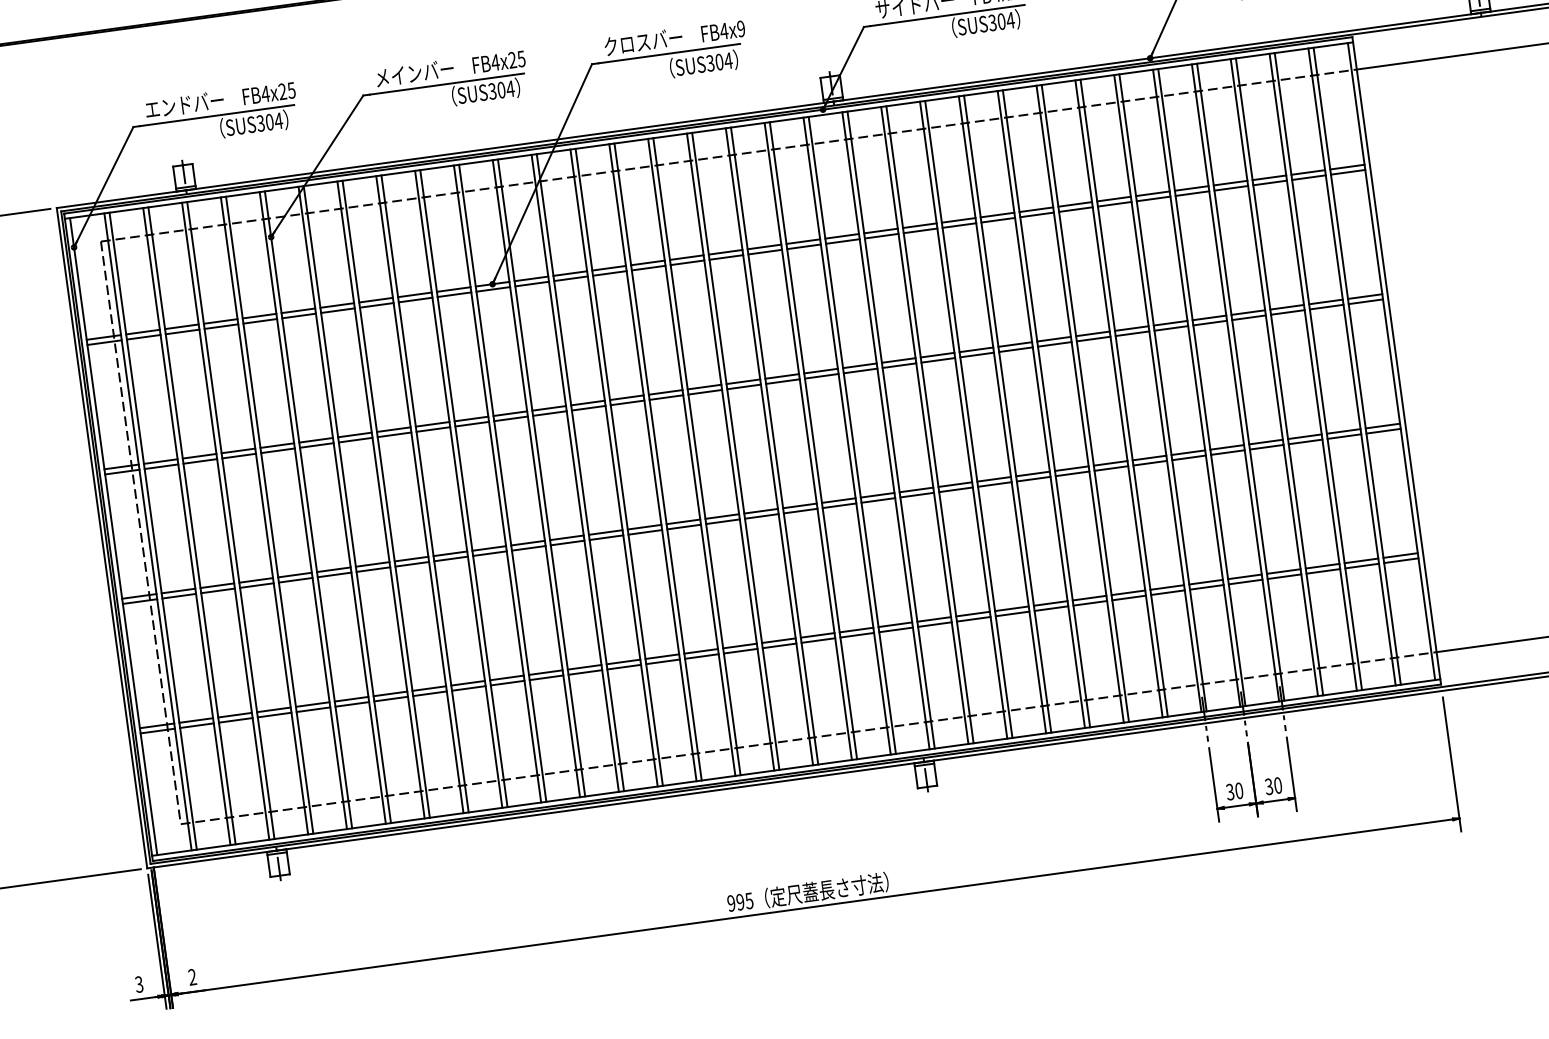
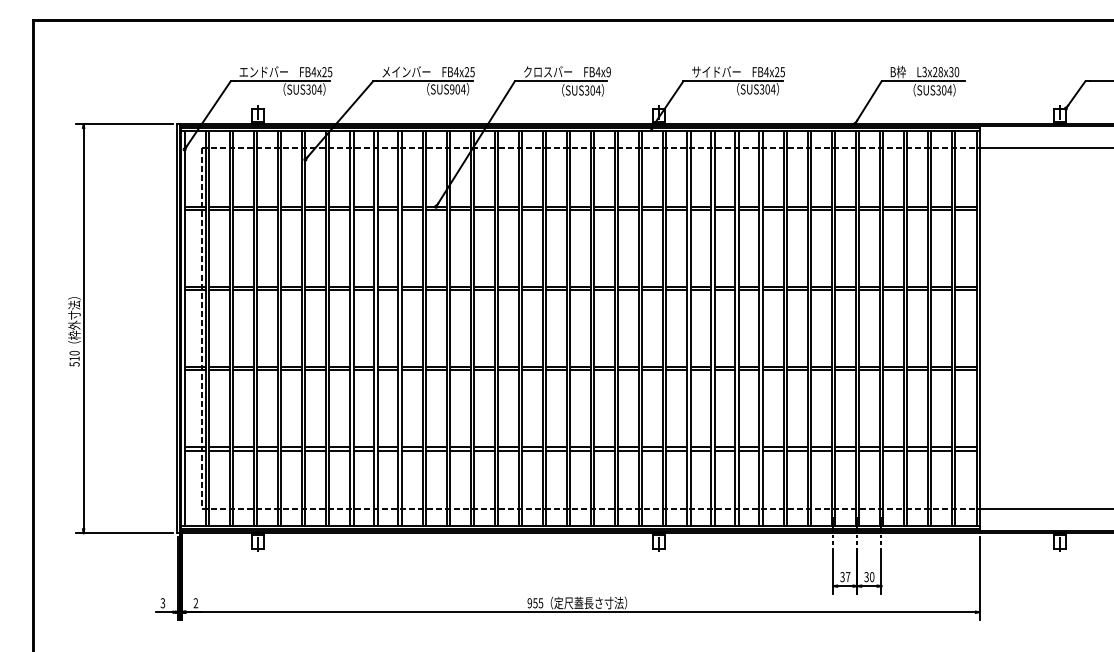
text: (493, 91) -> (452, 89), SUS304 -> SUS904
text: (1238, 791) -> (847, 577), 30 -> 37
text: (740, 900) -> (535, 602), 995 -> 955

